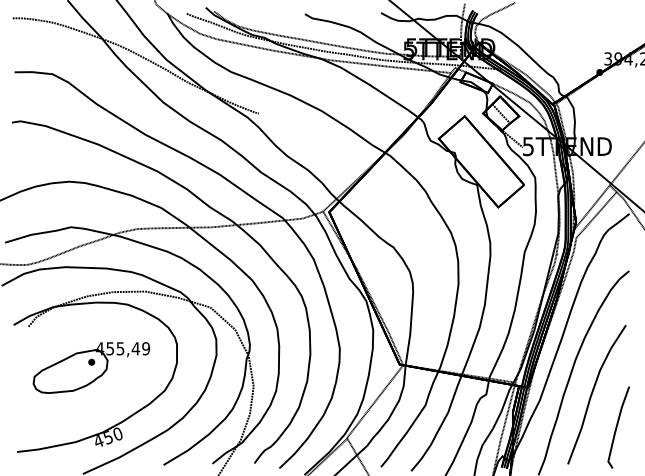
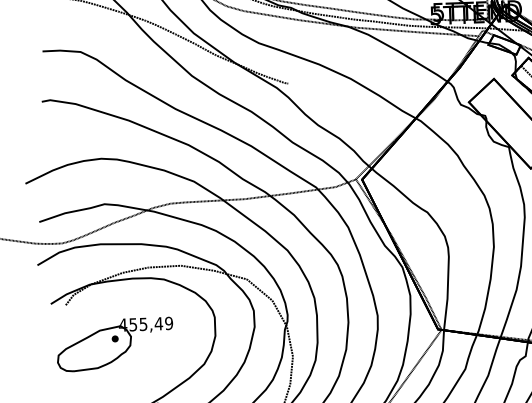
part: (91, 367) -> (115, 344), moved

